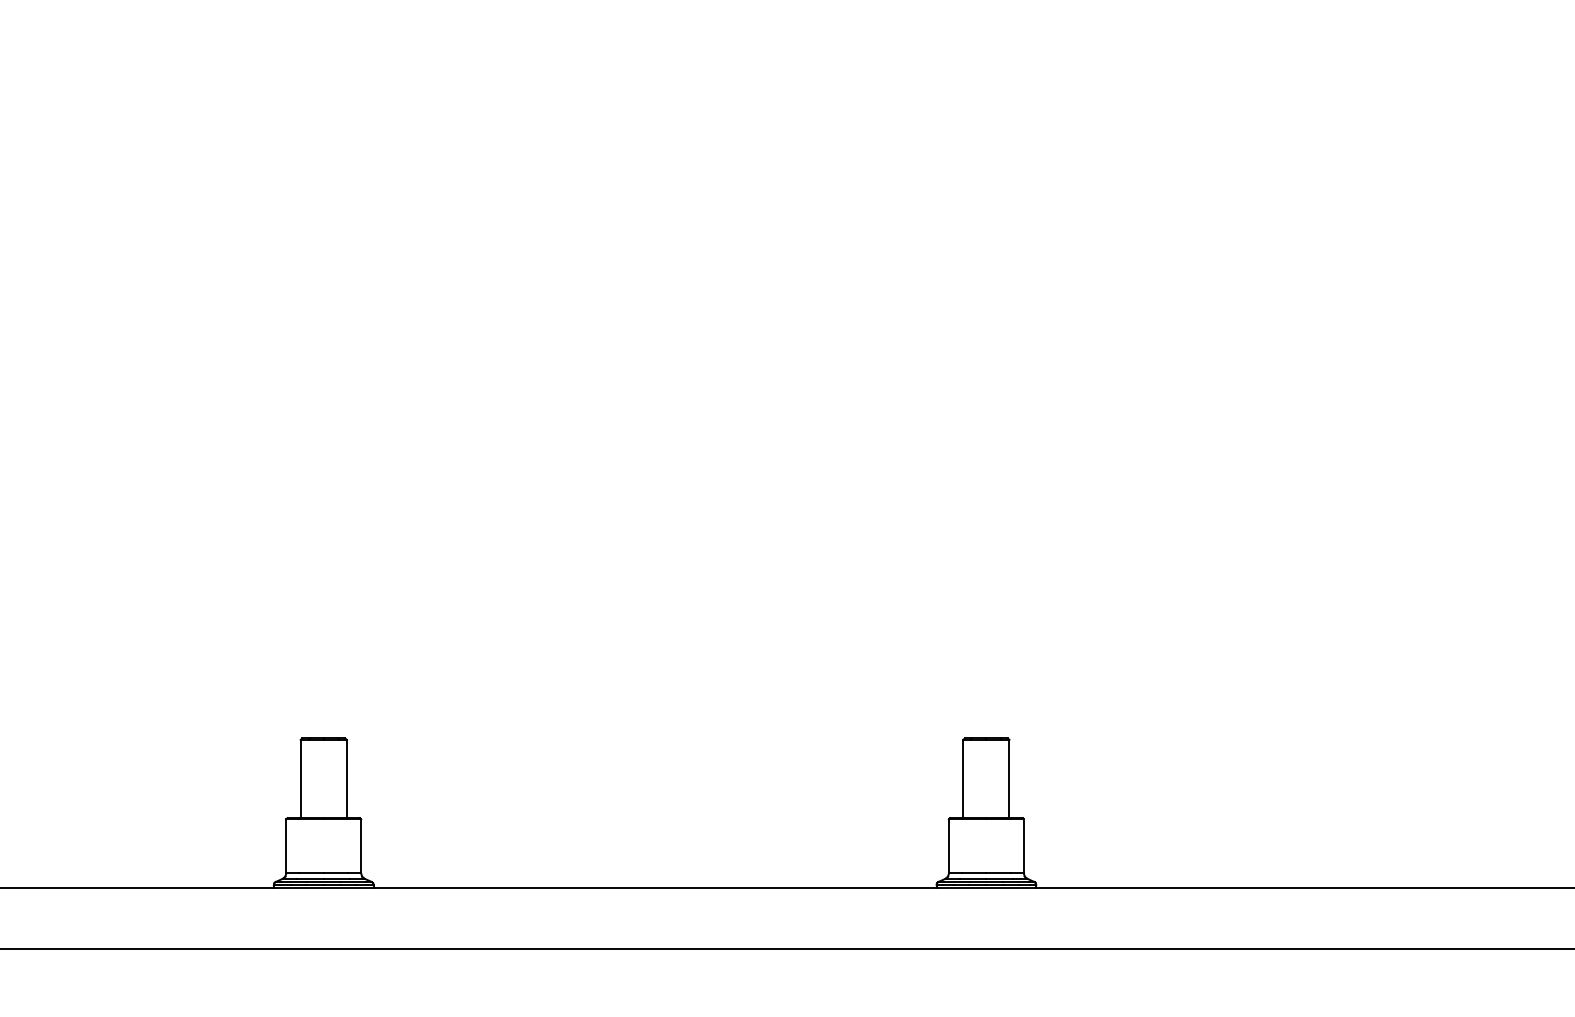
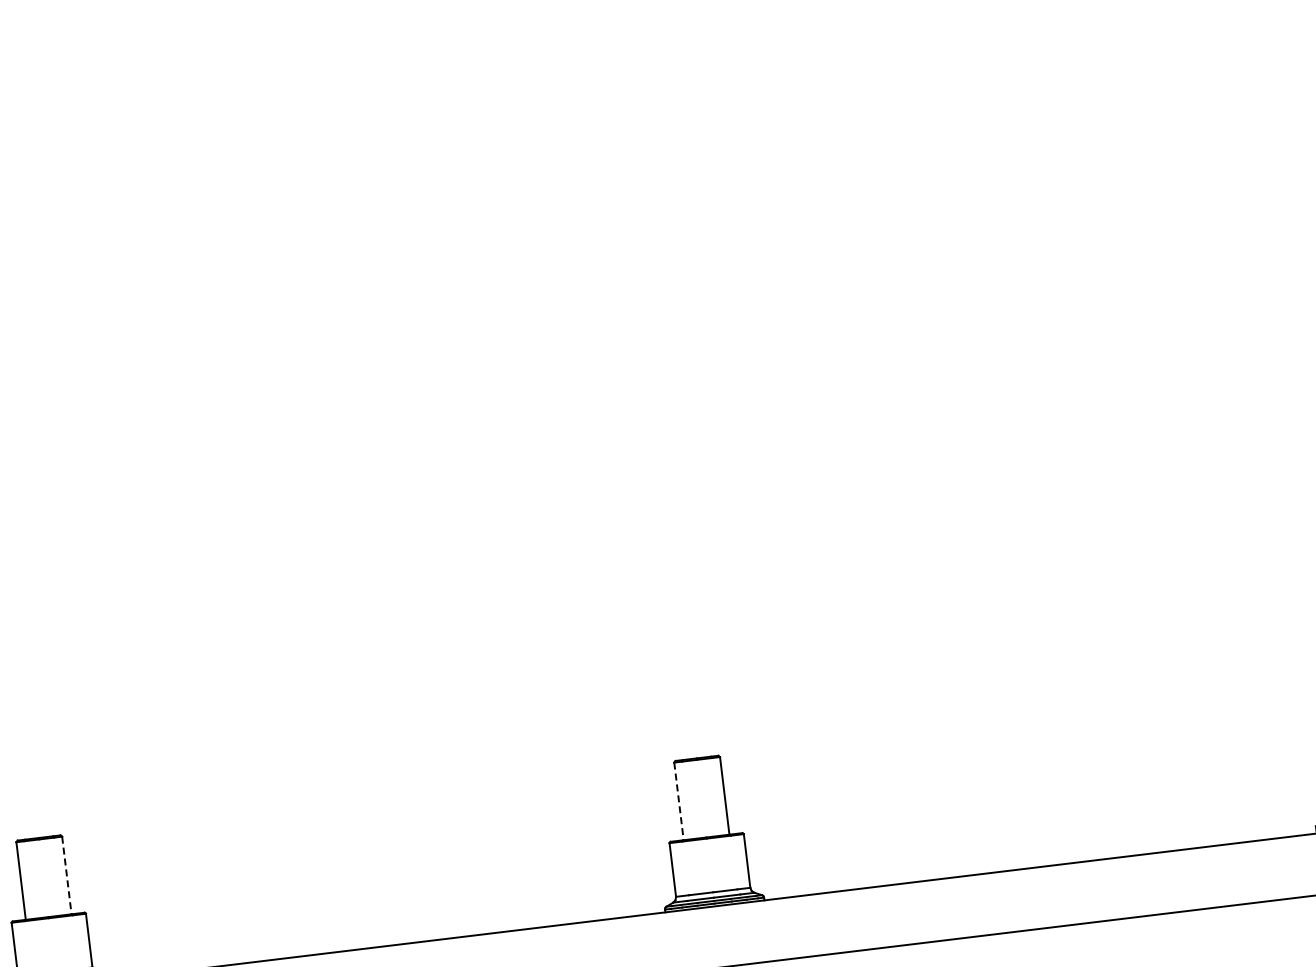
line: (346, 779) -> (66, 876), solid -> dashed
line: (963, 779) -> (679, 801), solid -> dashed

